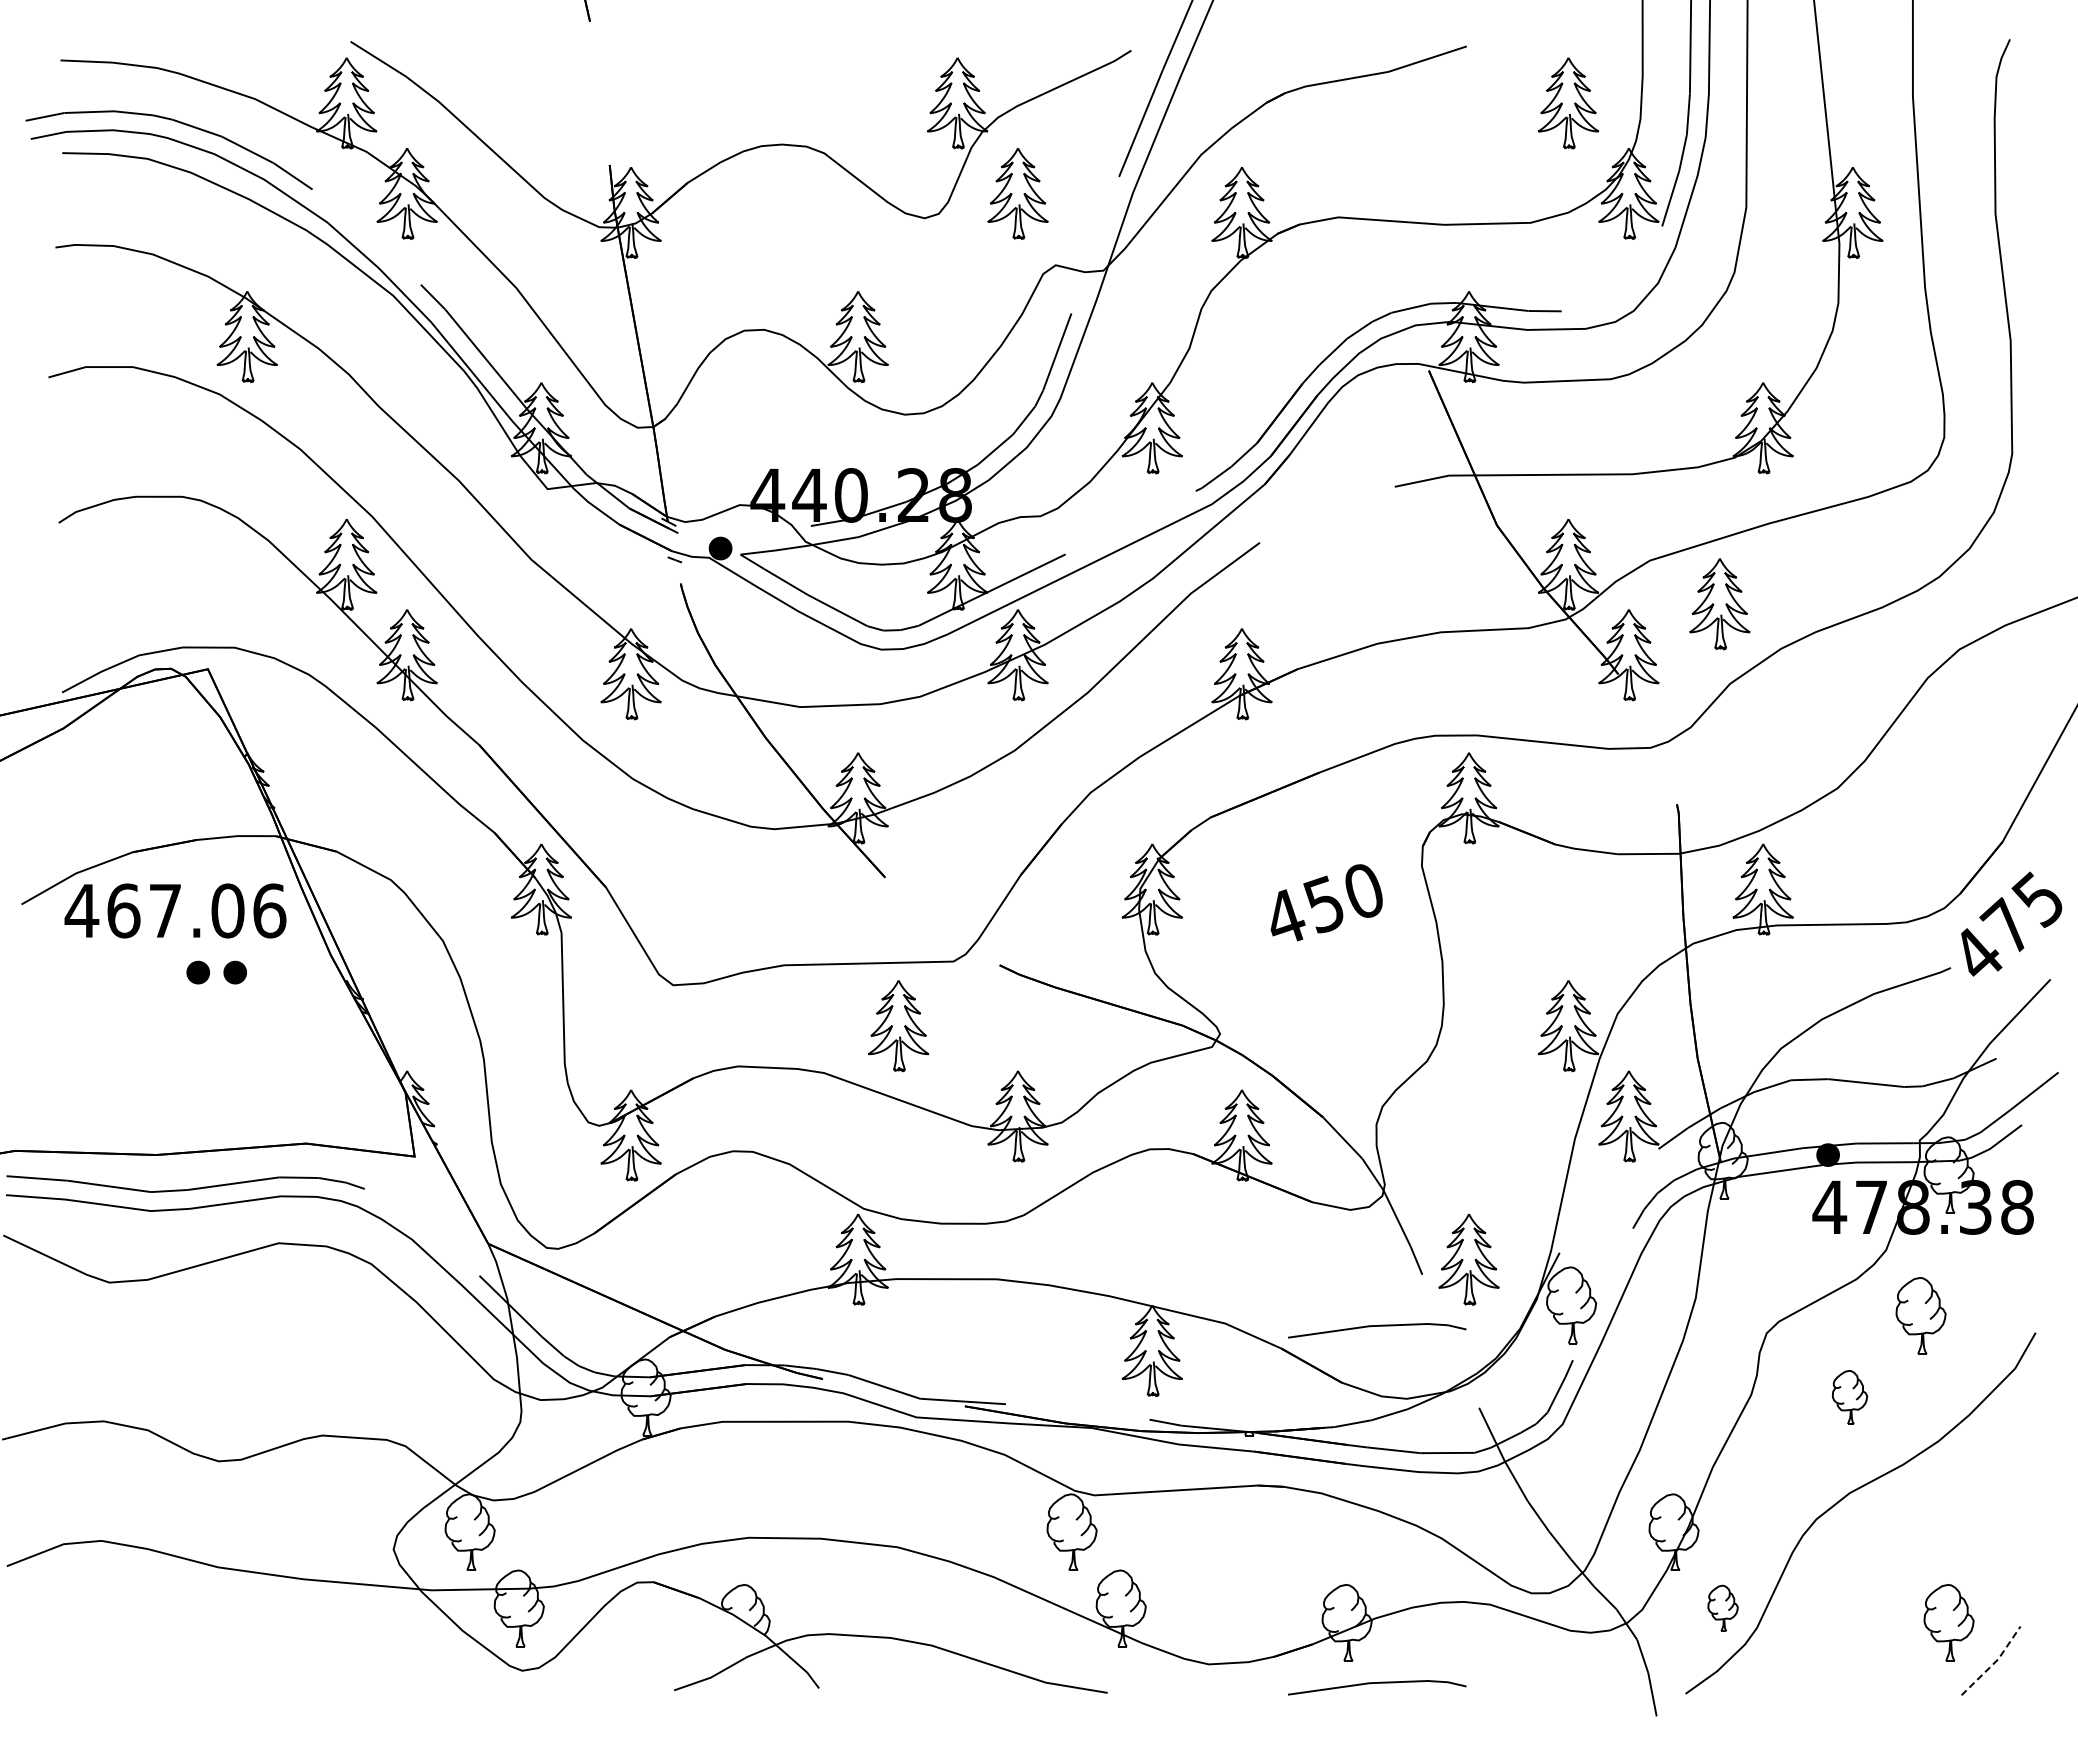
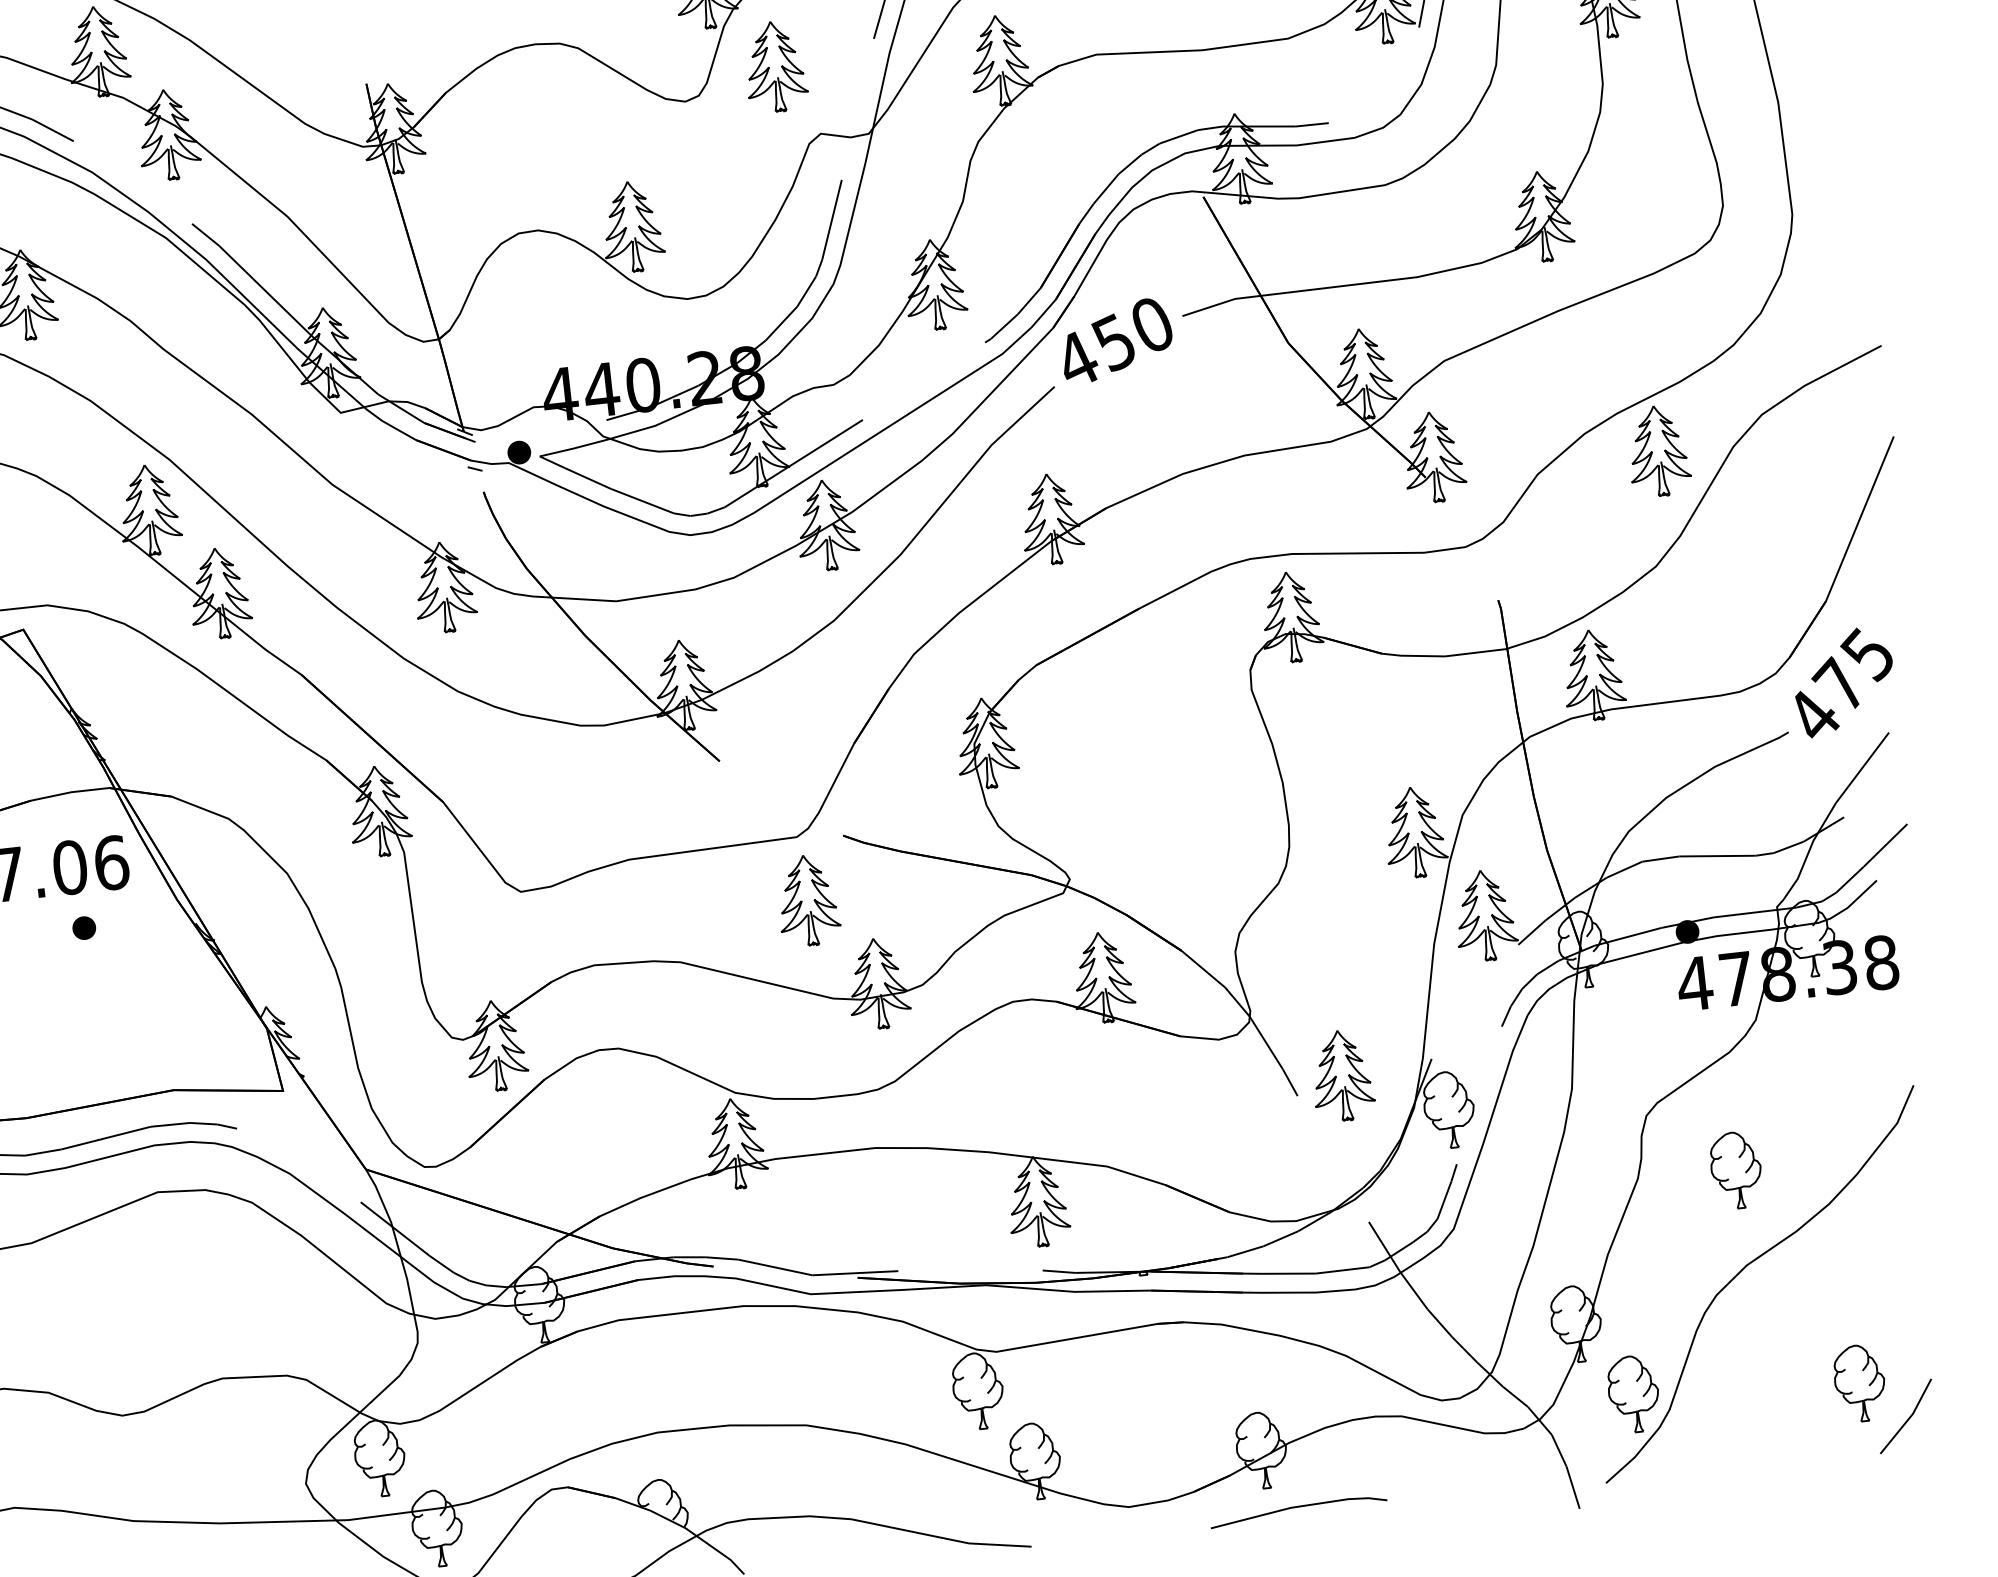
part: (1719, 604) -> (1658, 451), moved
text: (1326, 902) -> (1116, 340), moved
part: (197, 972) -> (46, 932), removed
part: (898, 1026) -> (808, 901), moved
part: (1920, 1315) -> (1797, 1081), removed
line: (1377, 1326) -> (1258, 1152), removed
part: (1849, 1397) -> (1735, 1170), size x1.43
part: (1722, 1608) -> (1633, 1394), size x1.67
line: (1994, 1662) -> (1909, 1417), dashed -> solid

